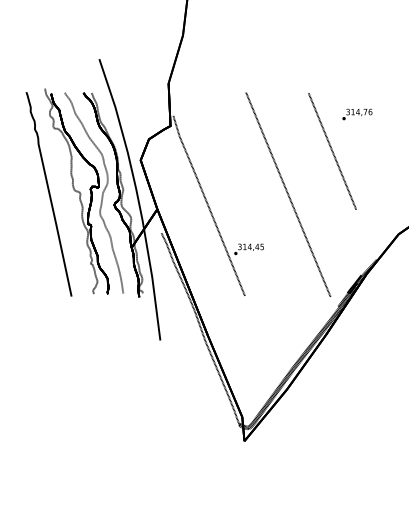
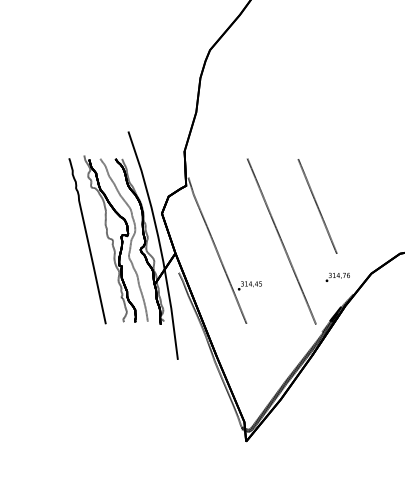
text: (356, 113) -> (337, 276), moved

